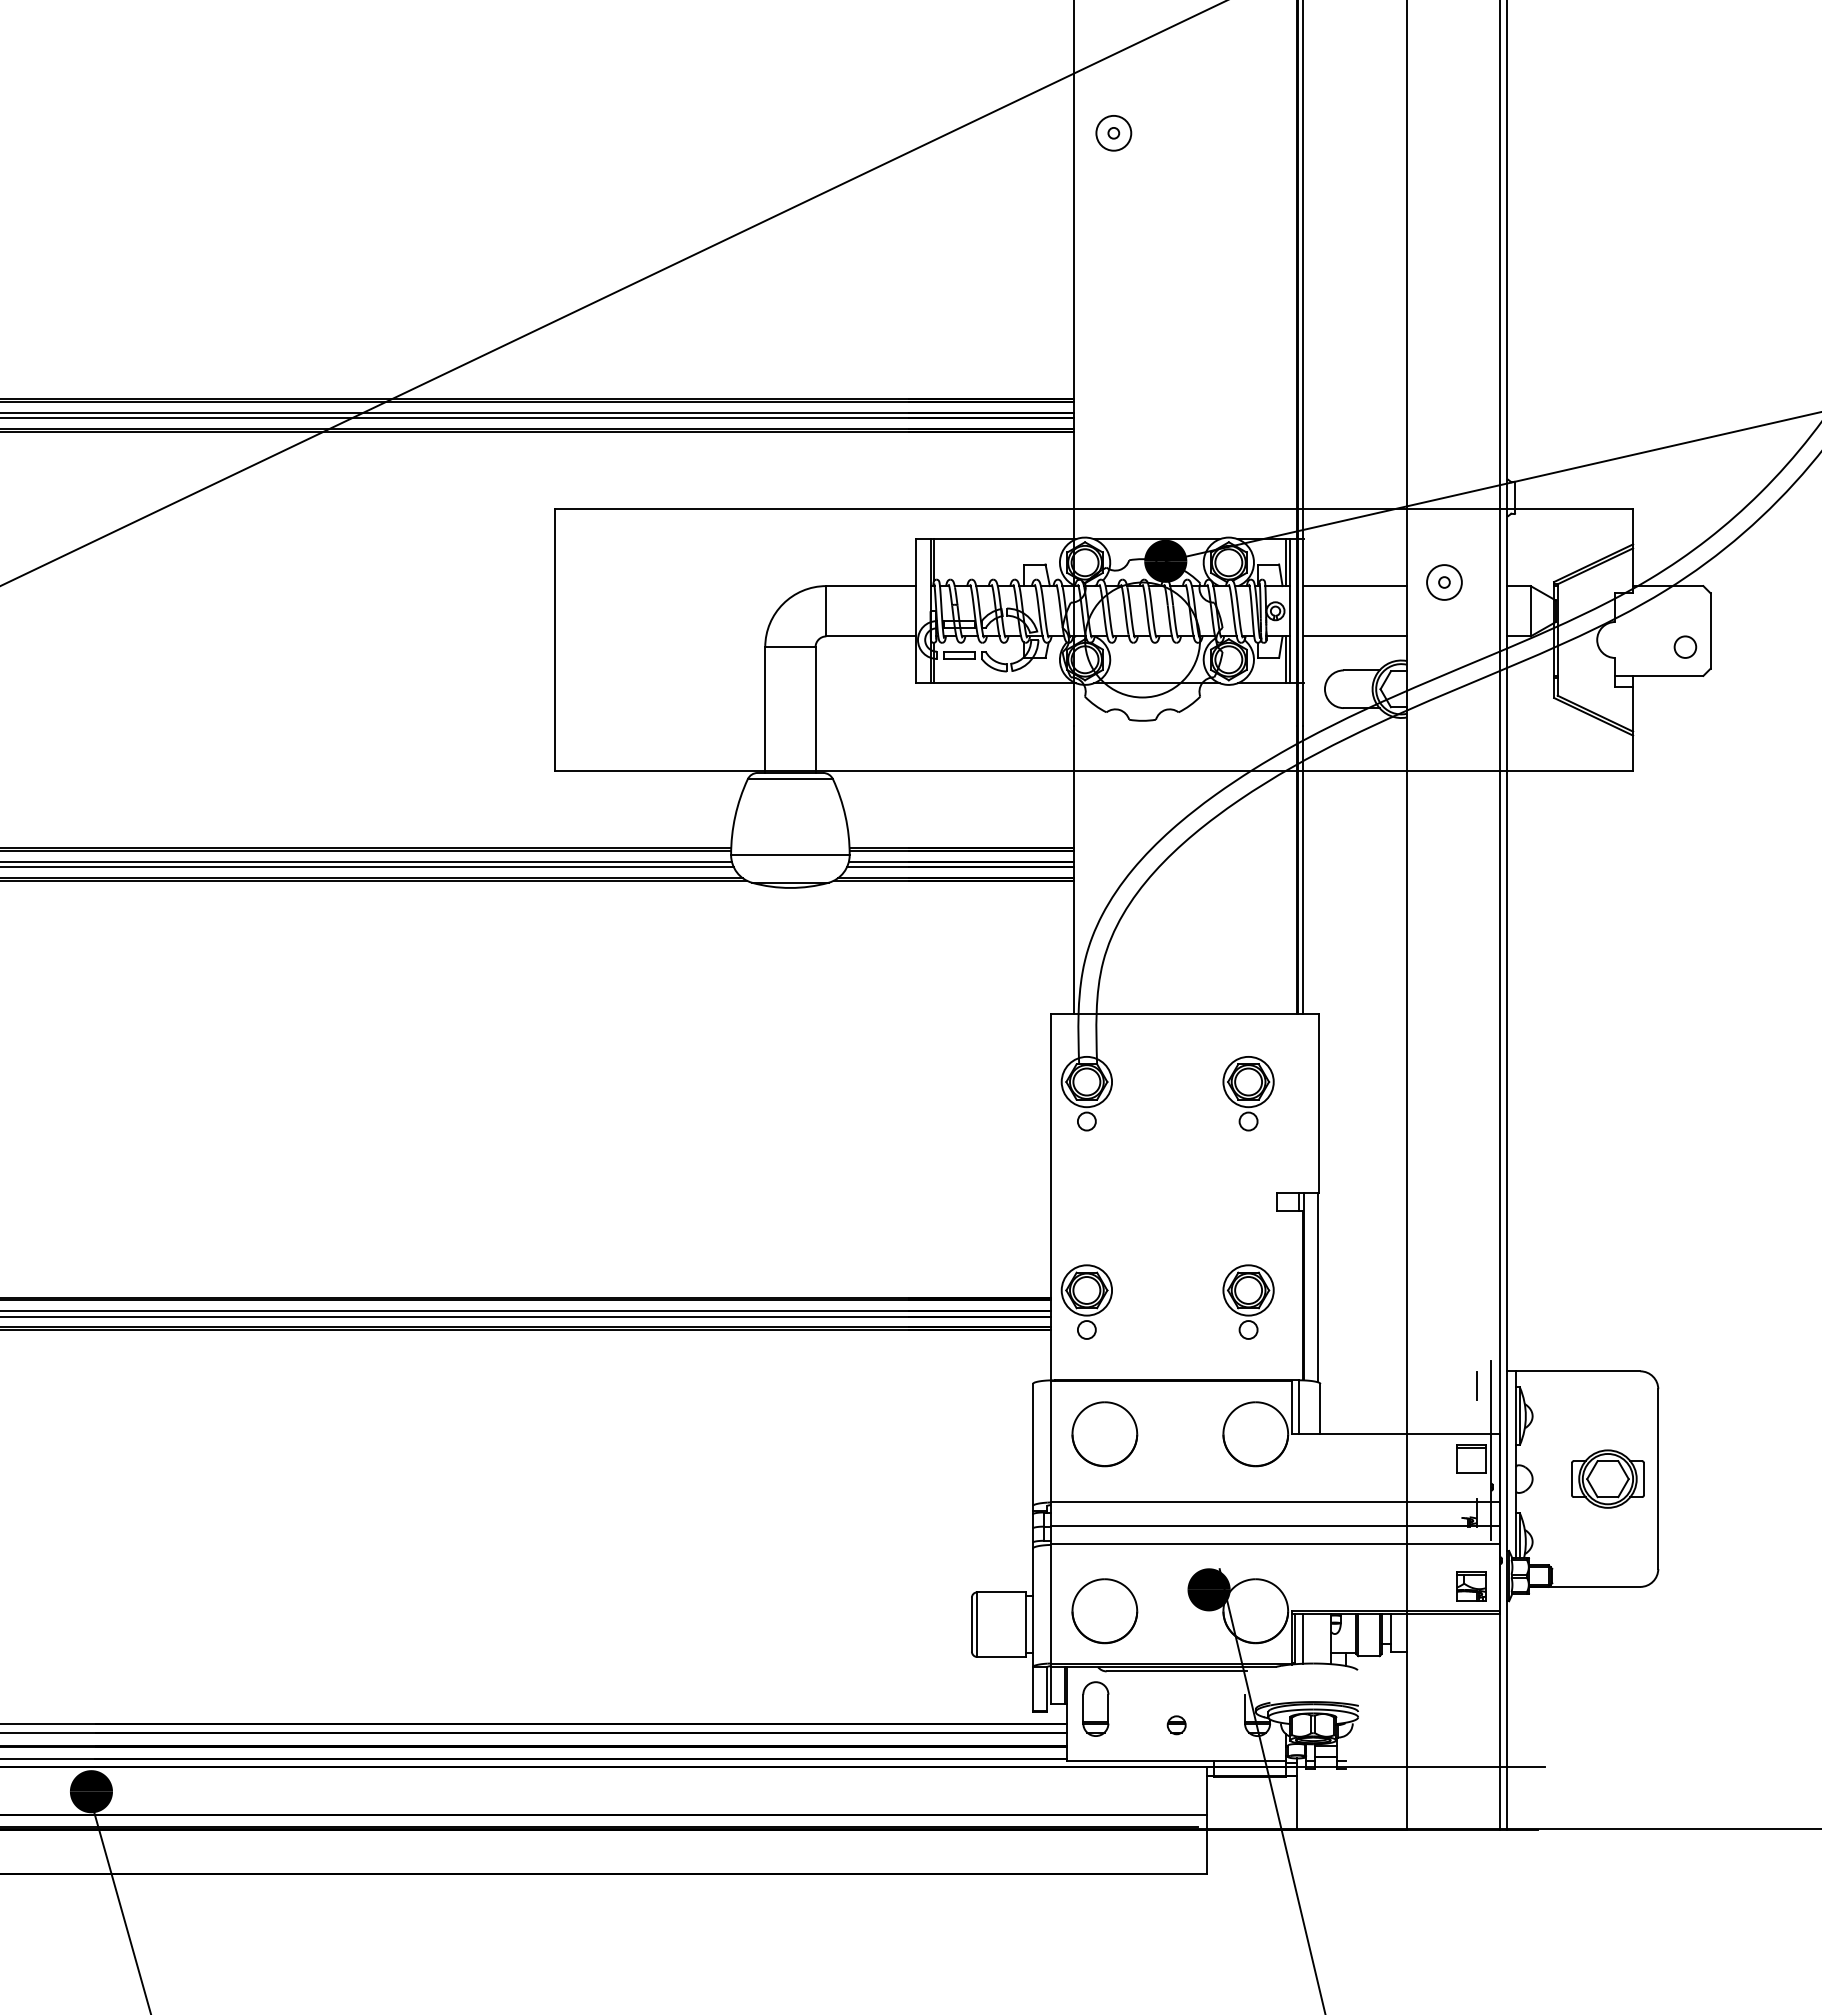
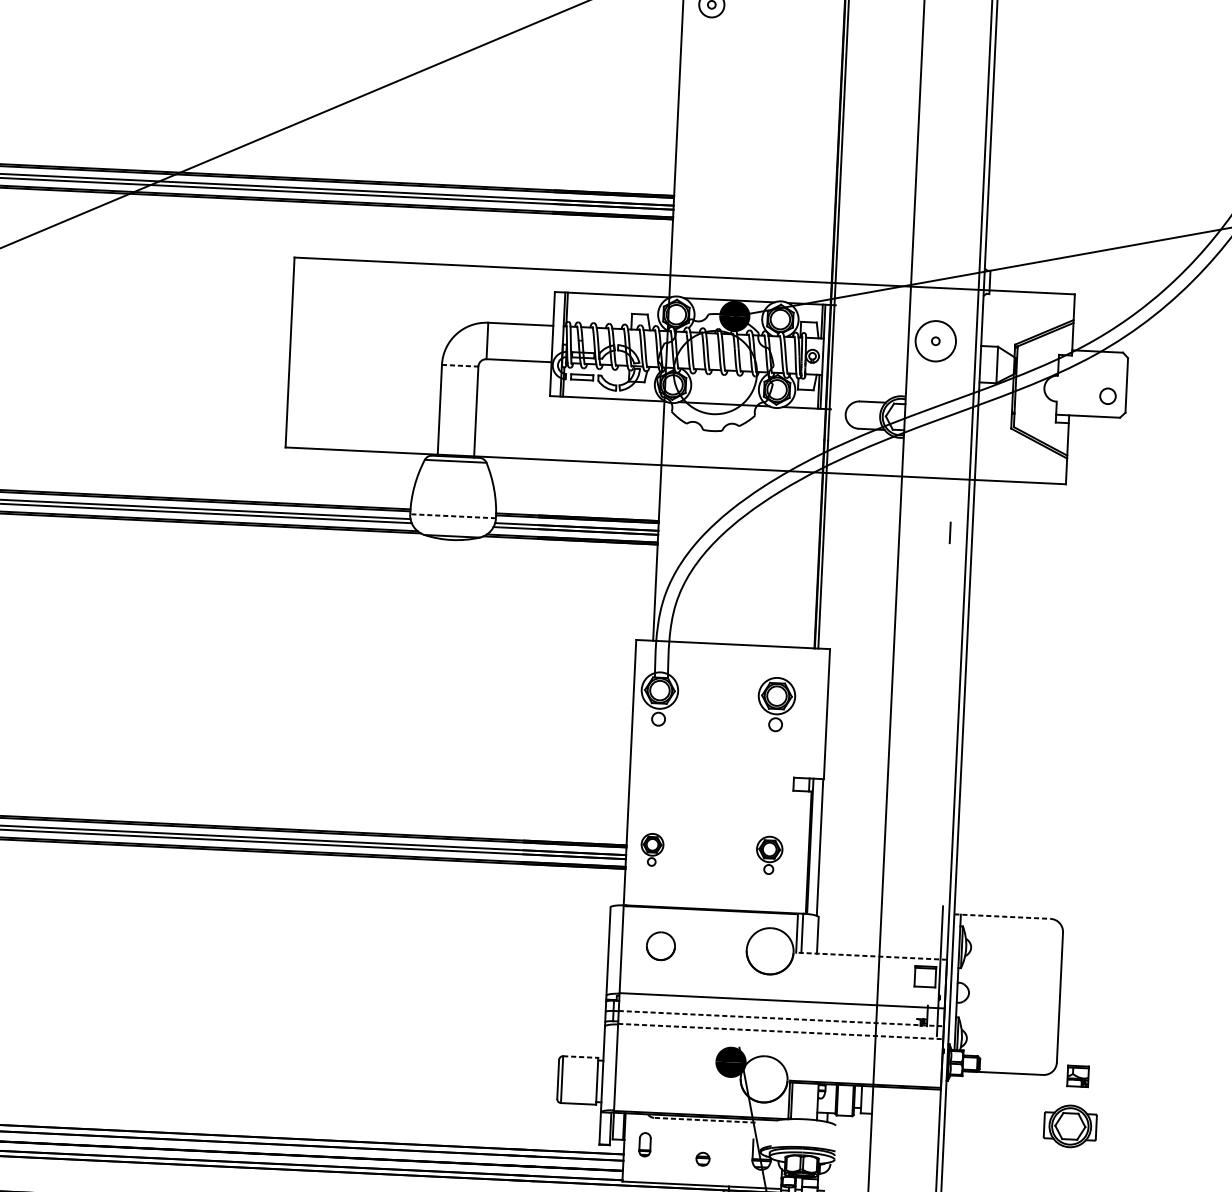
circle: (1444, 582) -> (935, 341), size x1.6
line: (1355, 586) -> (871, 341), removed
line: (1355, 636) -> (869, 377), removed
line: (790, 647) -> (460, 365), solid -> dashed
line: (789, 855) -> (452, 516), solid -> dashed
part: (1086, 1301) -> (652, 849), size x0.6
part: (1248, 1301) -> (769, 854), size x0.7
line: (1574, 1371) -> (1002, 916), solid -> dashed
line: (1476, 1385) -> (950, 532), moved
part: (1104, 1434) -> (660, 946), size x0.6
line: (1395, 1434) -> (871, 956), solid -> dashed
part: (1607, 1478) -> (1070, 1125), moved
line: (1275, 1526) -> (781, 1018), solid -> dashed
line: (1275, 1544) -> (780, 1031), solid -> dashed
part: (1471, 1586) -> (1078, 1076), moved
line: (1002, 1592) -> (581, 1057), solid -> dashed
part: (1104, 1611) -> (654, 1074), removed
line: (1302, 1638) -> (797, 1100), removed
line: (1176, 1671) -> (704, 1120), solid -> dashed
part: (1095, 1708) -> (644, 1144), size x0.6

